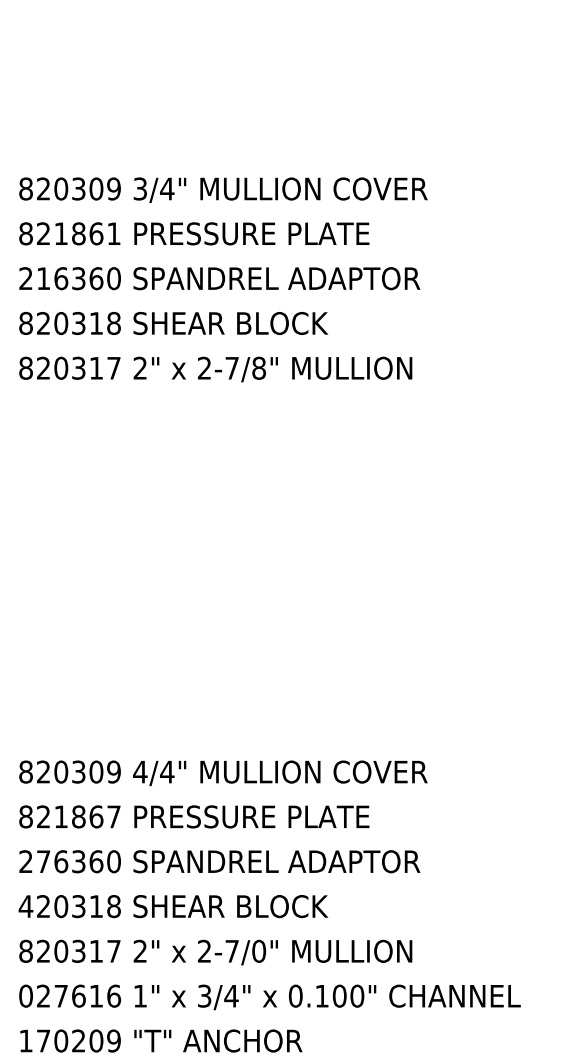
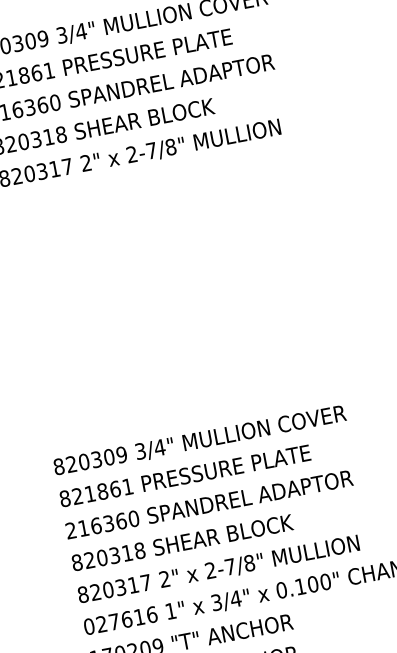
text: (140, 771) -> (140, 450), 4/4" -> 3/4"
text: (113, 816) -> (127, 486), 821867 -> 821861
text: (43, 861) -> (83, 528), 276360 -> 216360
text: (25, 906) -> (76, 562), 420318 -> 820318
text: (259, 951) -> (249, 563), 2-7/0" -> 2-7/8"

